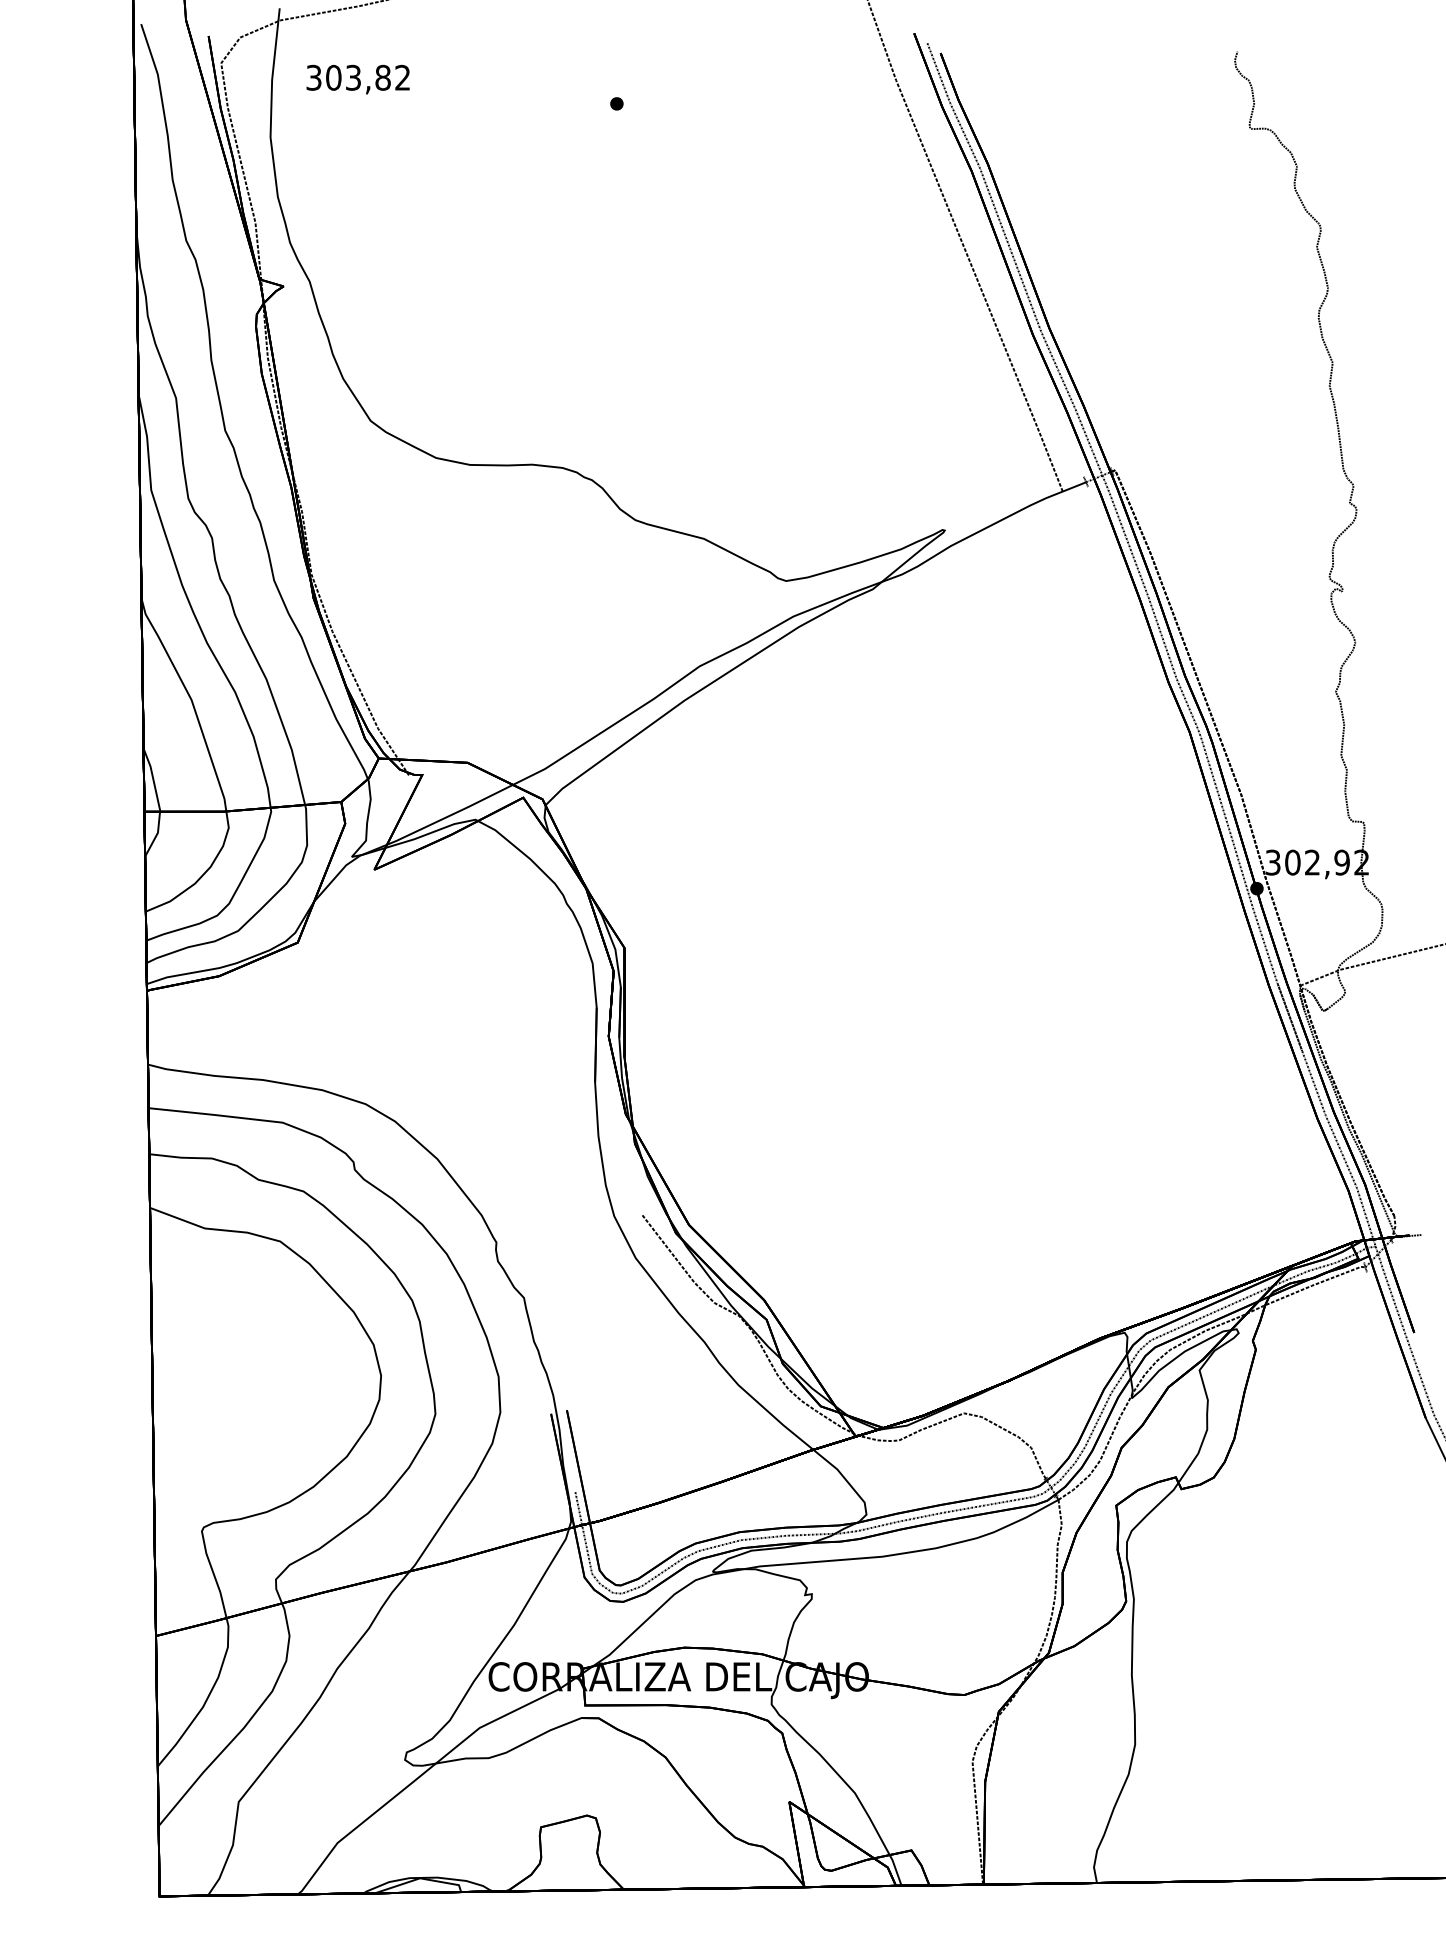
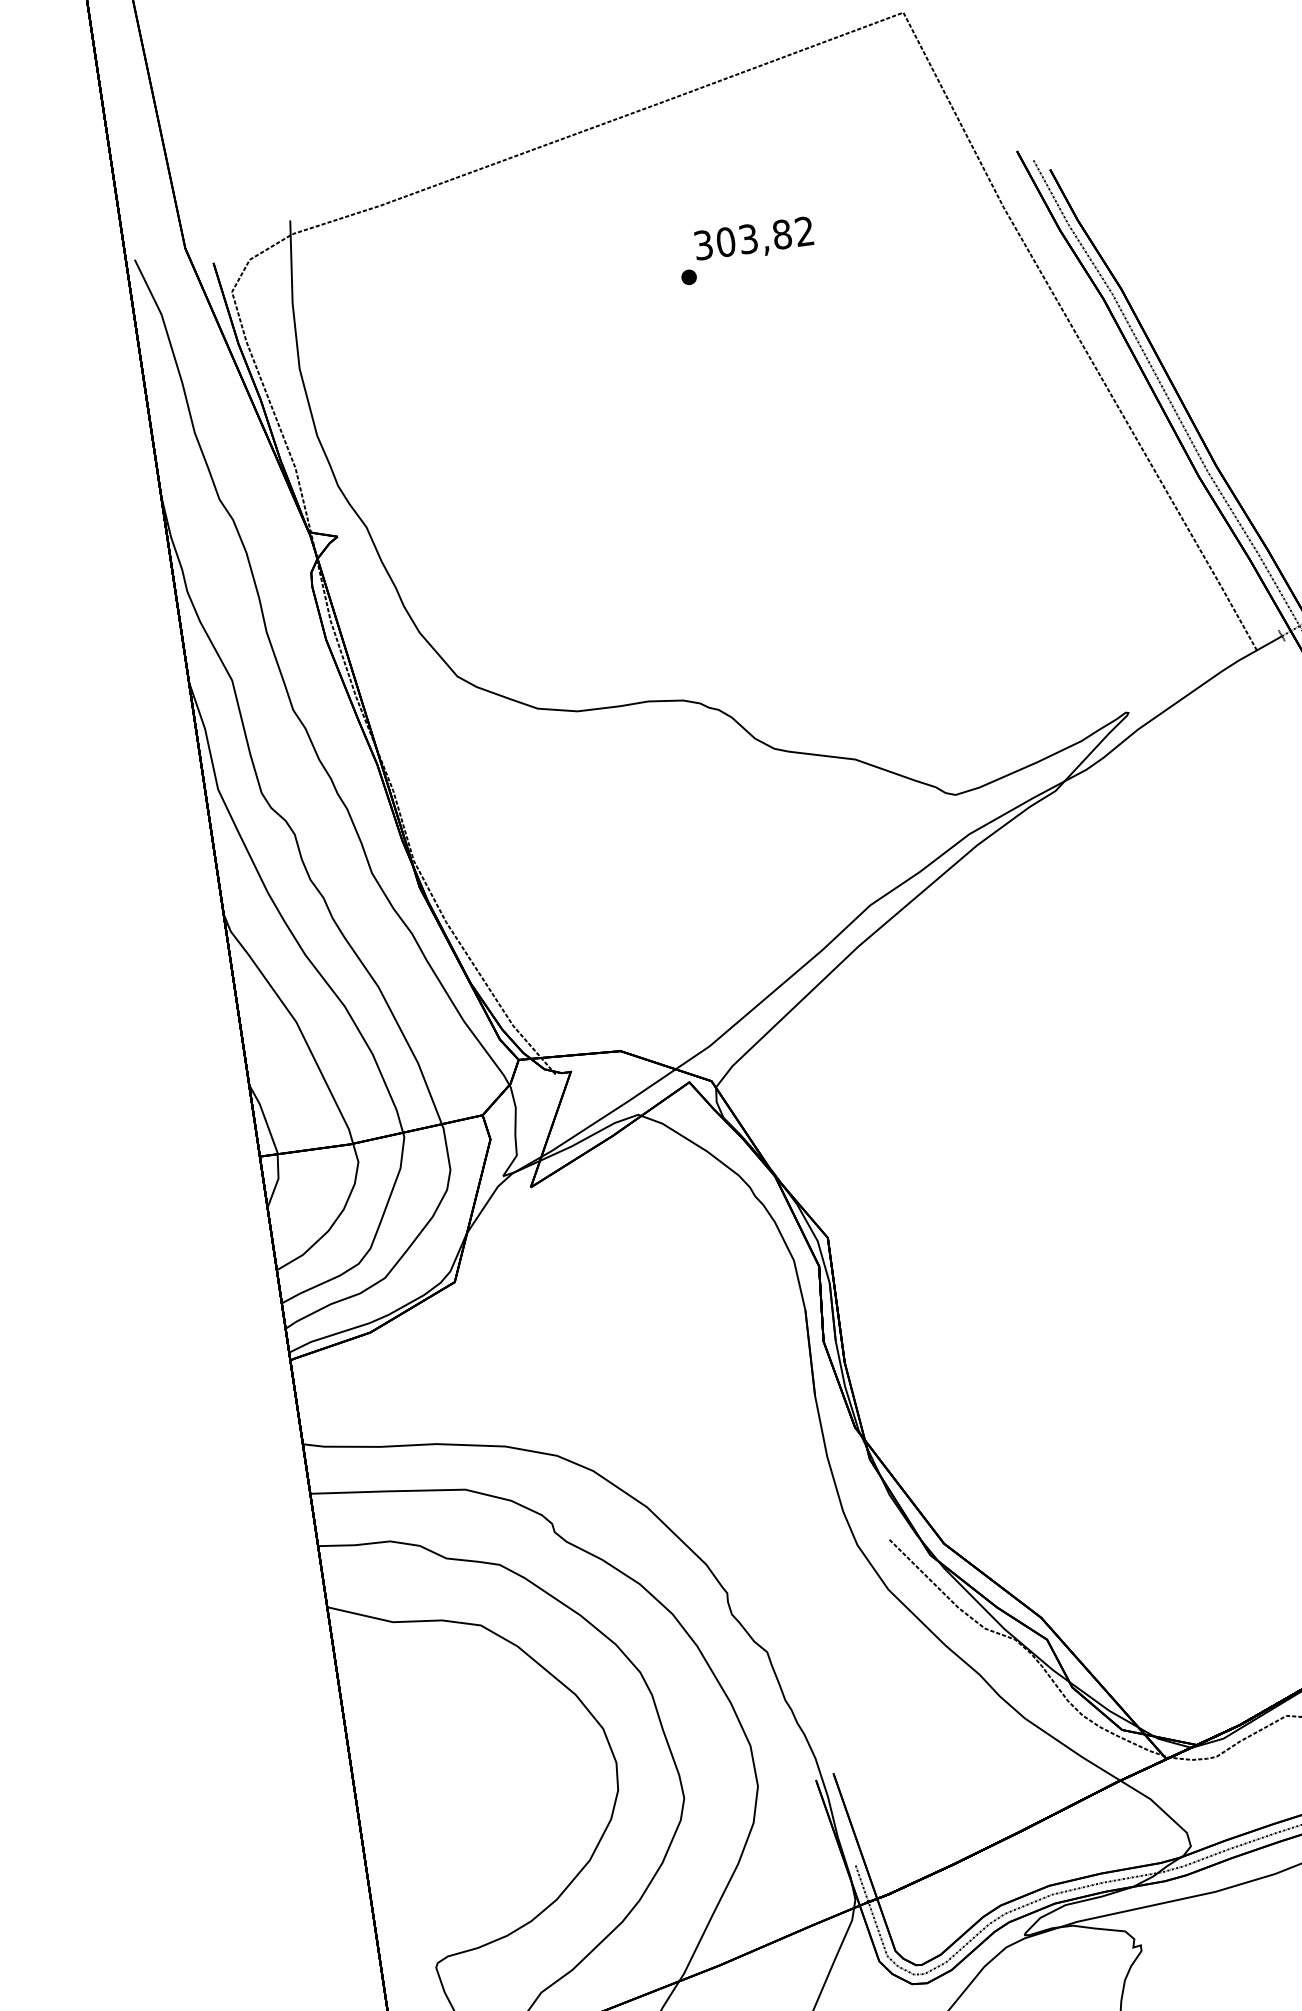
text: (357, 79) -> (753, 240), moved

